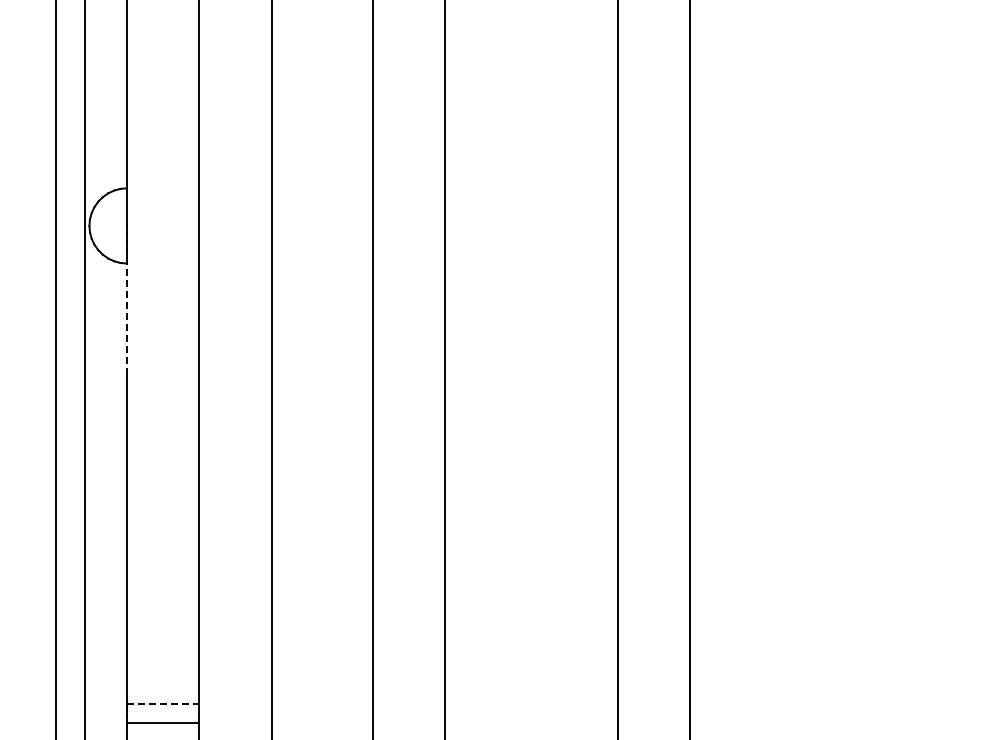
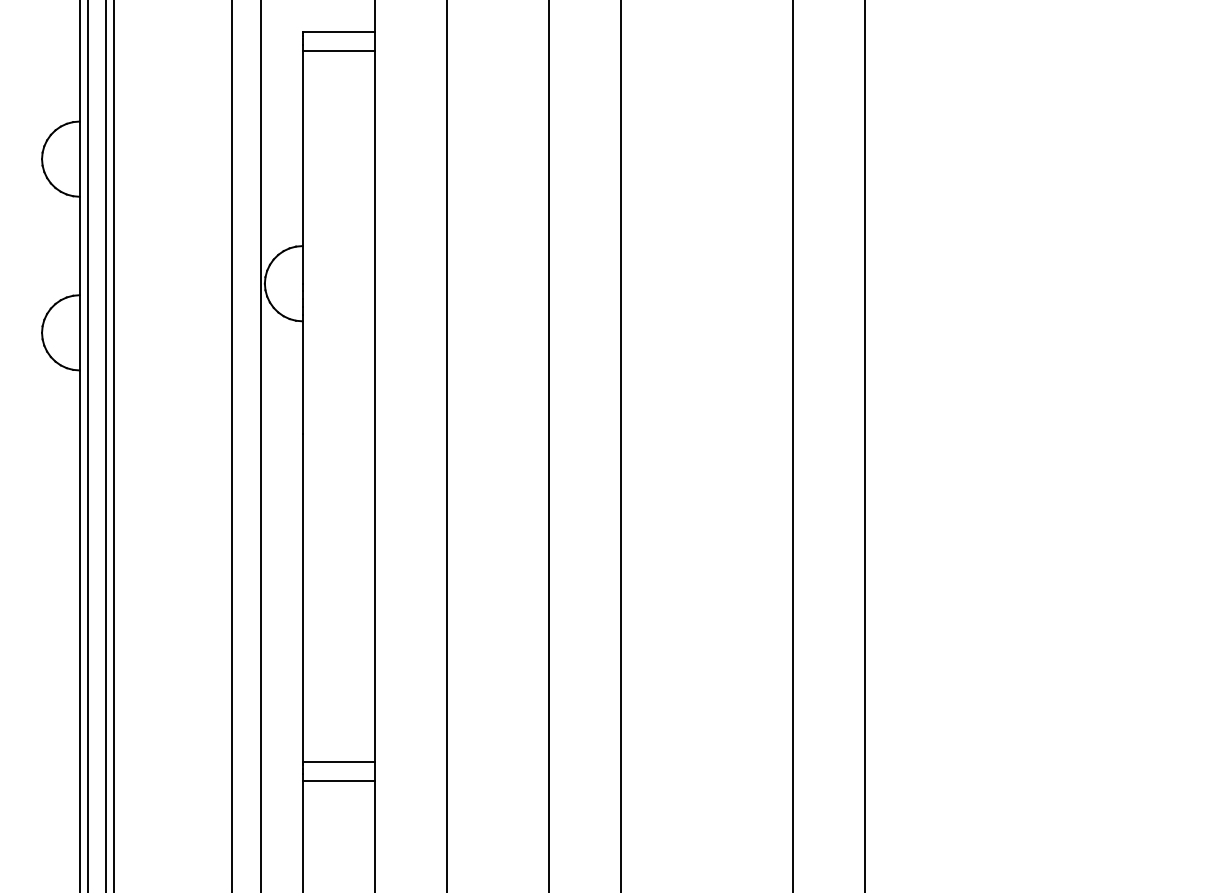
line: (127, 317) -> (302, 375), dashed -> solid
line: (164, 703) -> (339, 761), dashed -> solid

